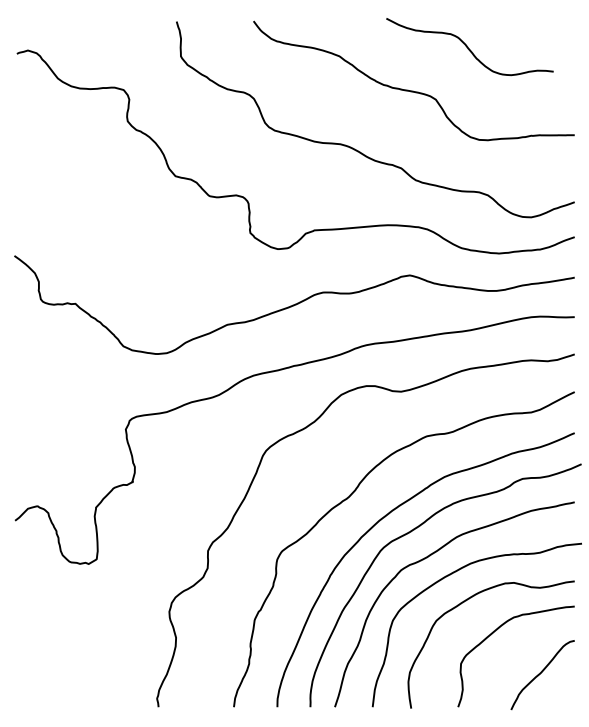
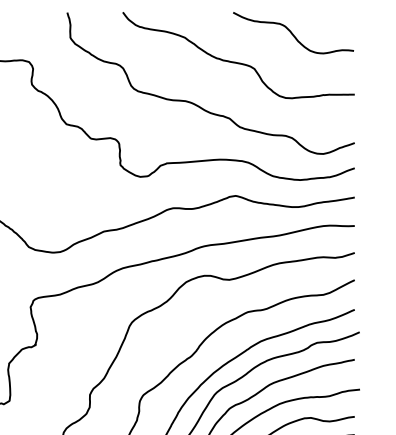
curve: (468, 47) -> (292, 33), moved

